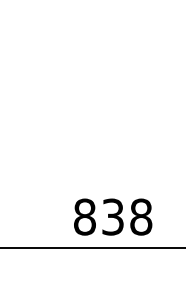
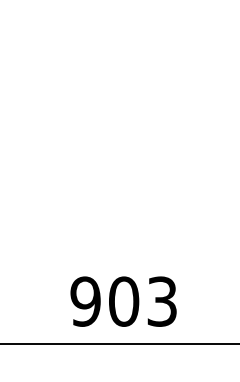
text: (112, 216) -> (123, 300), 838 -> 903

